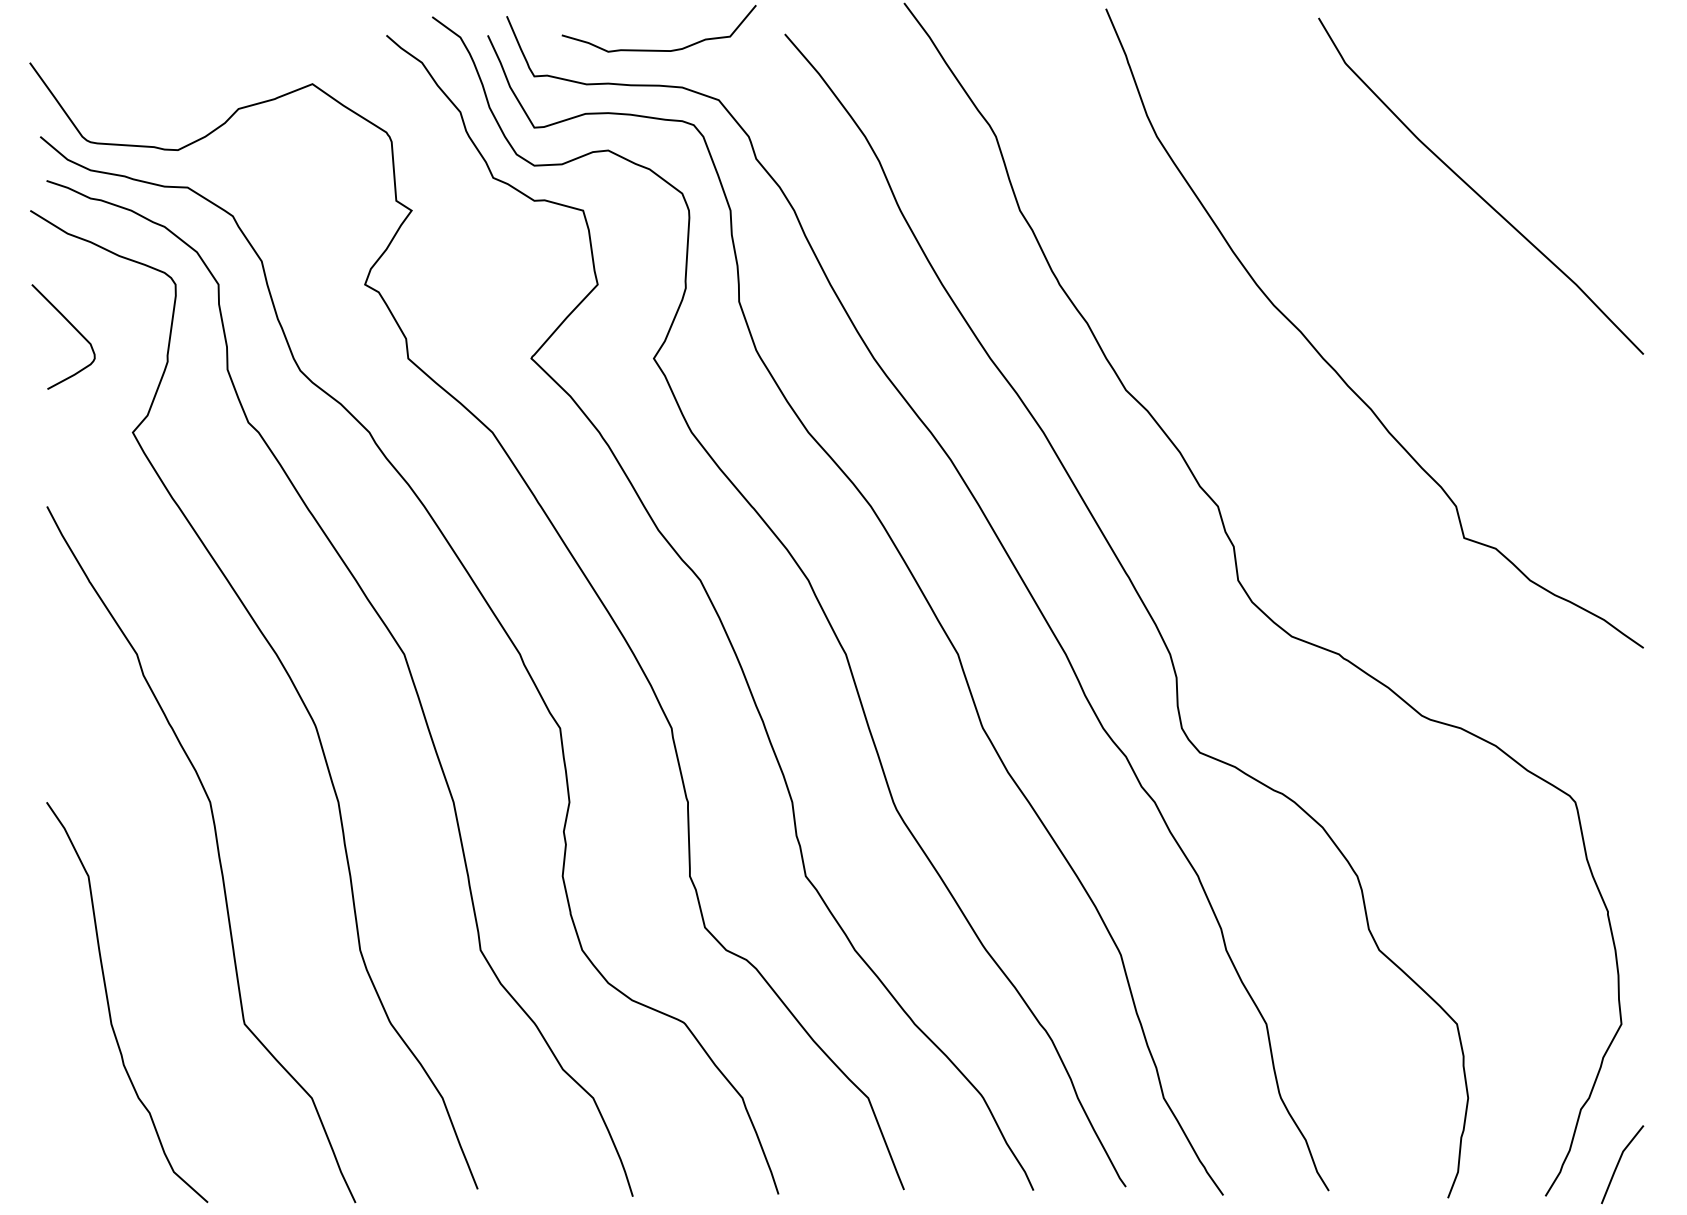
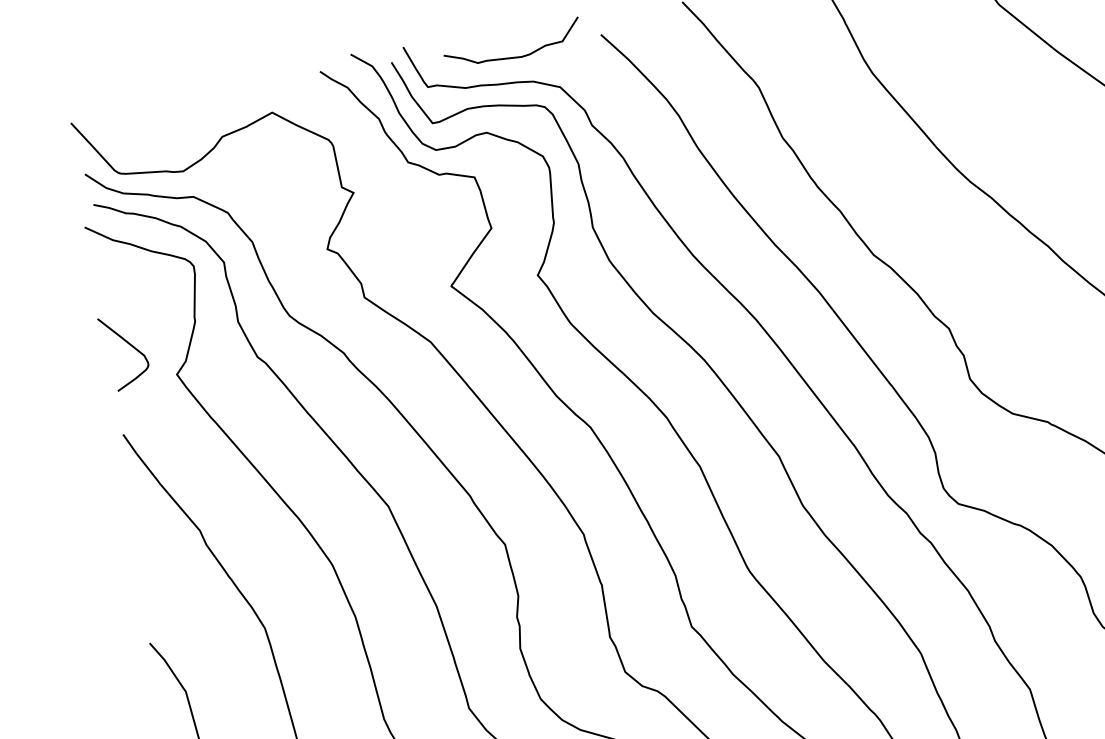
curve: (74, 329) -> (131, 346), moved

